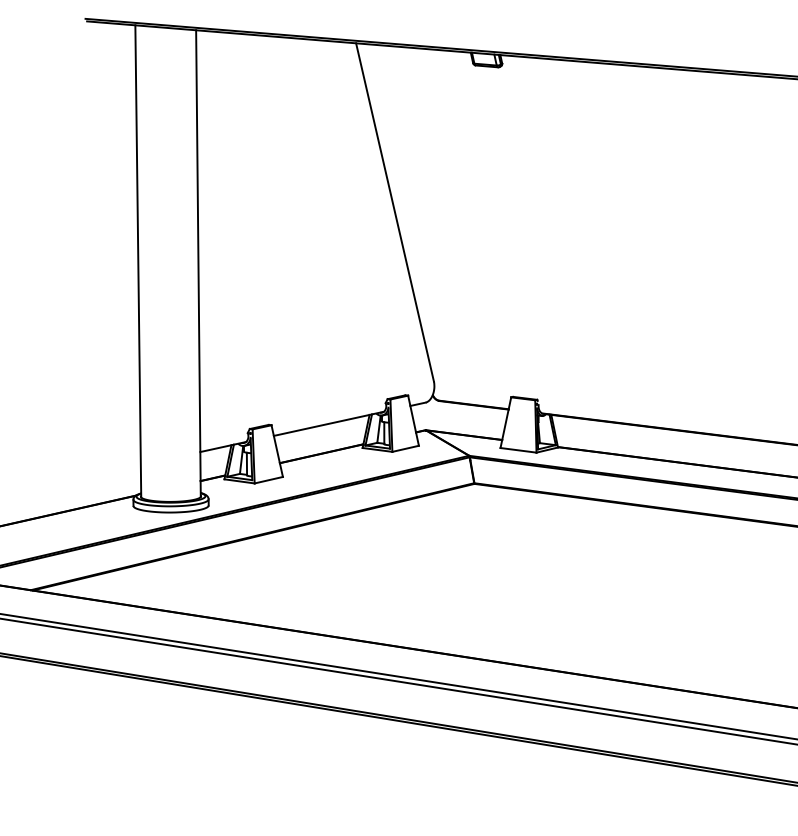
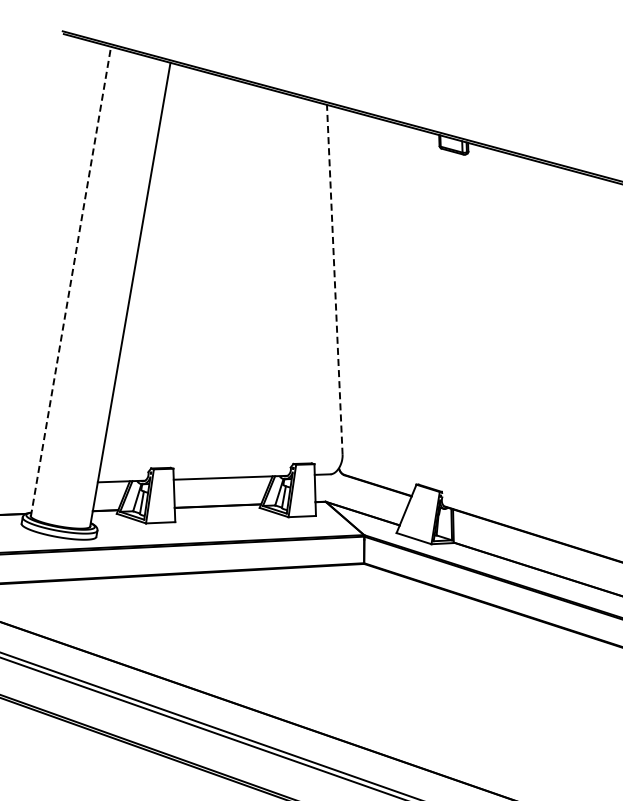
line: (394, 211) -> (334, 278), solid -> dashed
line: (138, 260) -> (71, 280), solid -> dashed

